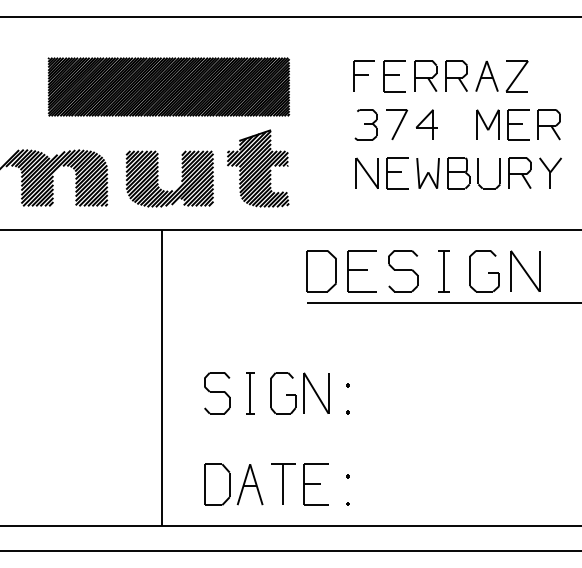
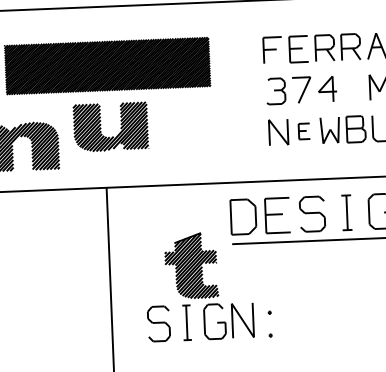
part: (258, 168) -> (191, 265), moved
part: (397, 173) -> (304, 131), size x0.6
part: (158, 179) -> (101, 127), moved

